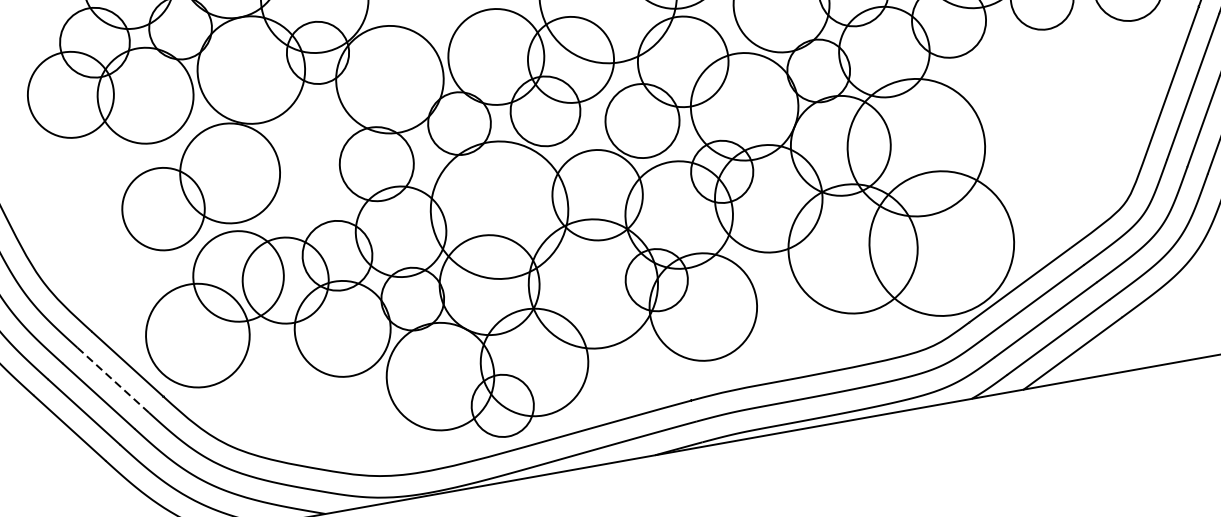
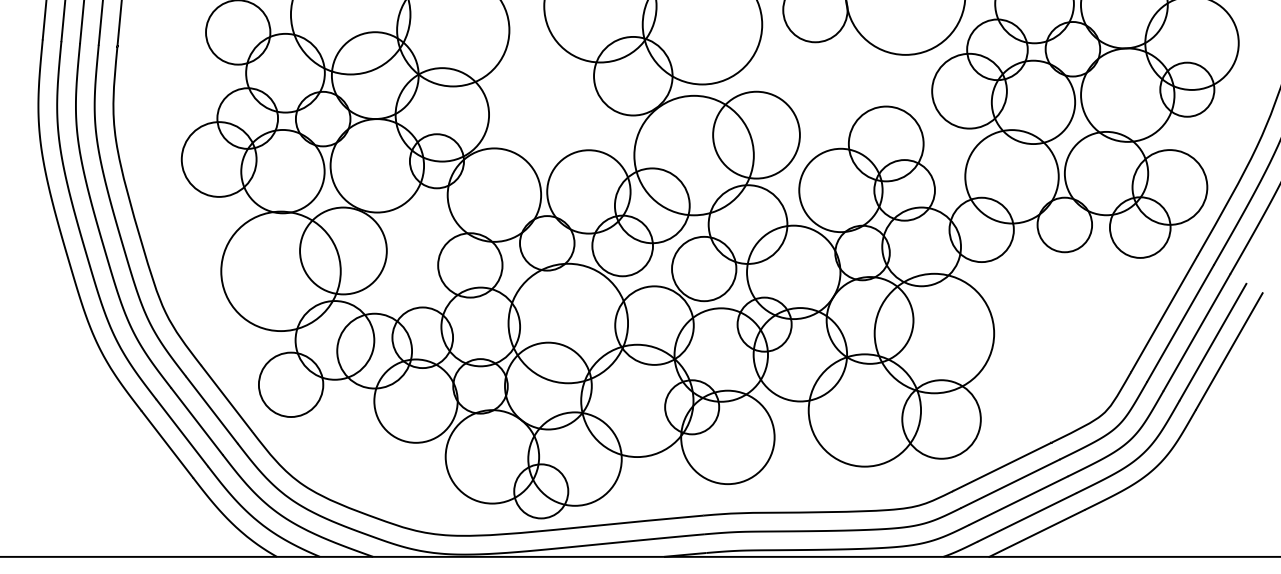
circle: (162, 209) -> (280, 271), size x1.67
circle: (941, 243) -> (941, 419), size x0.62
circle: (197, 335) -> (290, 384), size x0.71
line: (112, 380) -> (211, 410), dashed -> solid

